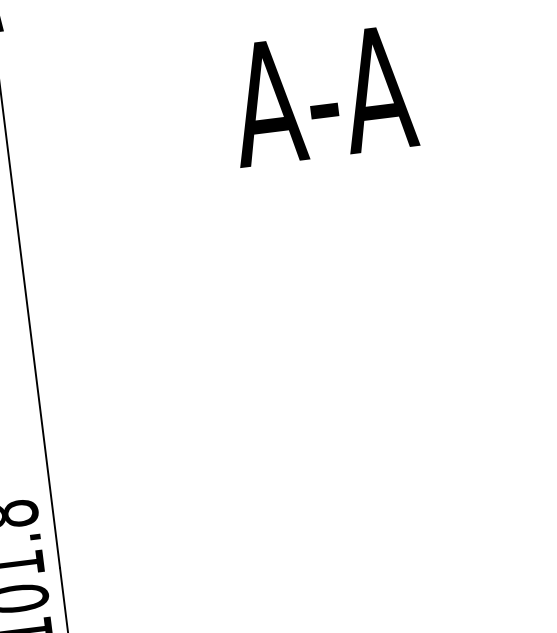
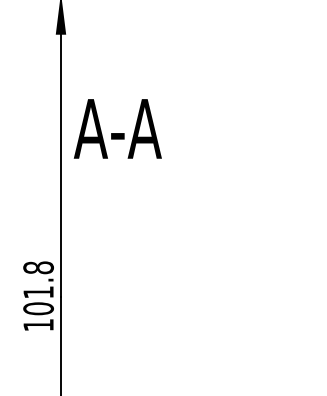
text: (321, 95) -> (117, 128), moved

